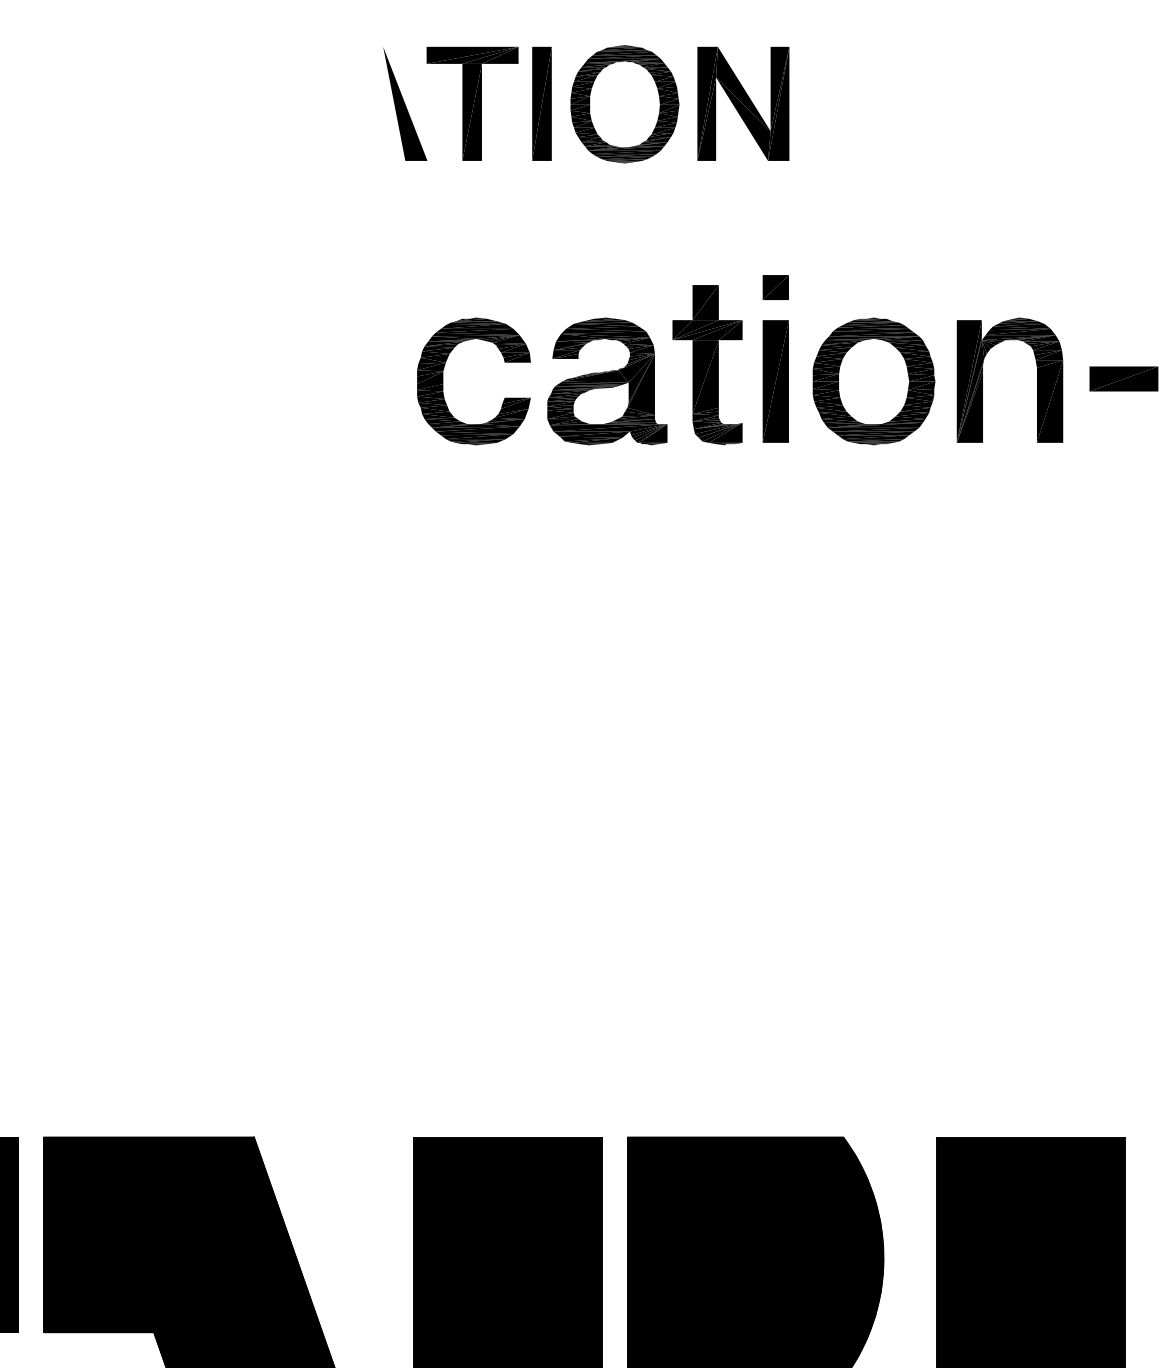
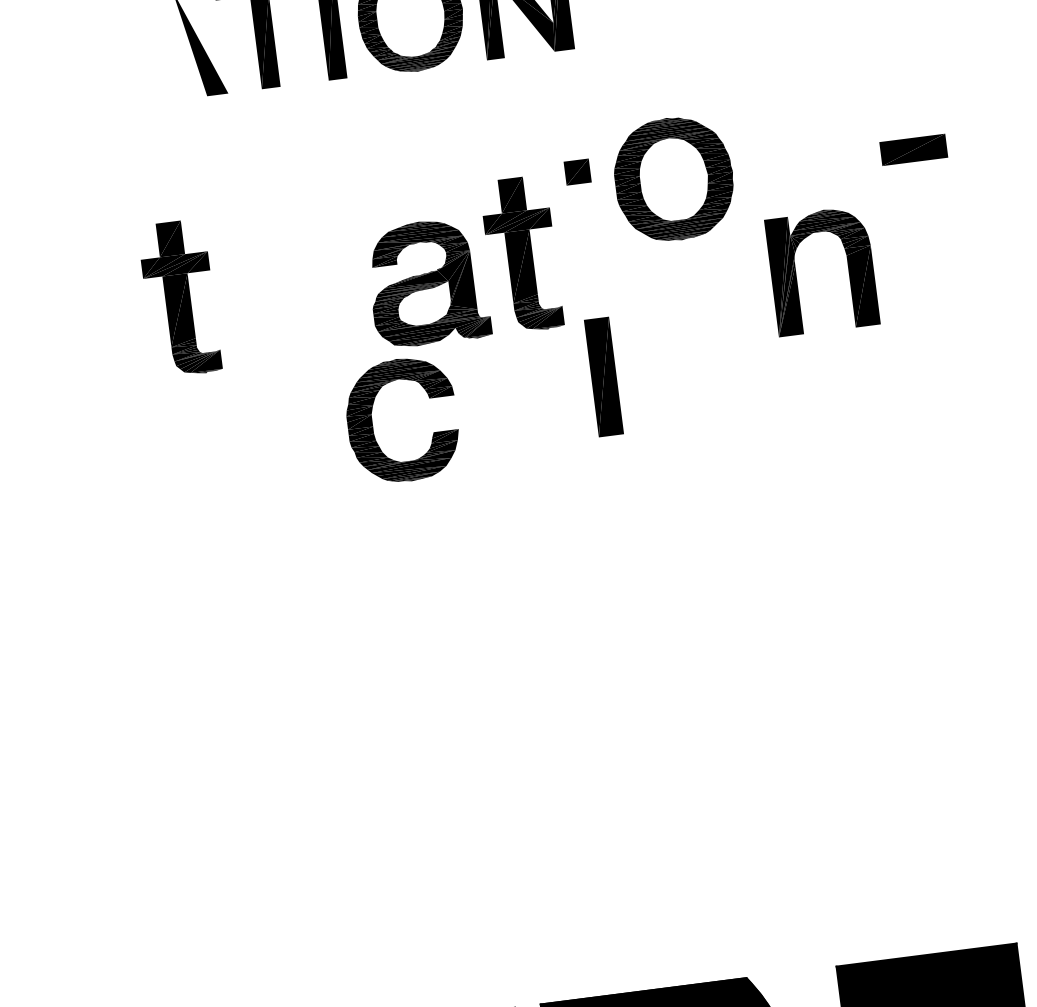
part: (350, 365) -> (179, 298), added
part: (1123, 378) -> (913, 149), moved
part: (982, 379) -> (795, 273), moved
part: (443, 381) -> (373, 424), moved
part: (775, 381) -> (603, 377), moved
part: (873, 381) -> (673, 179), moved

